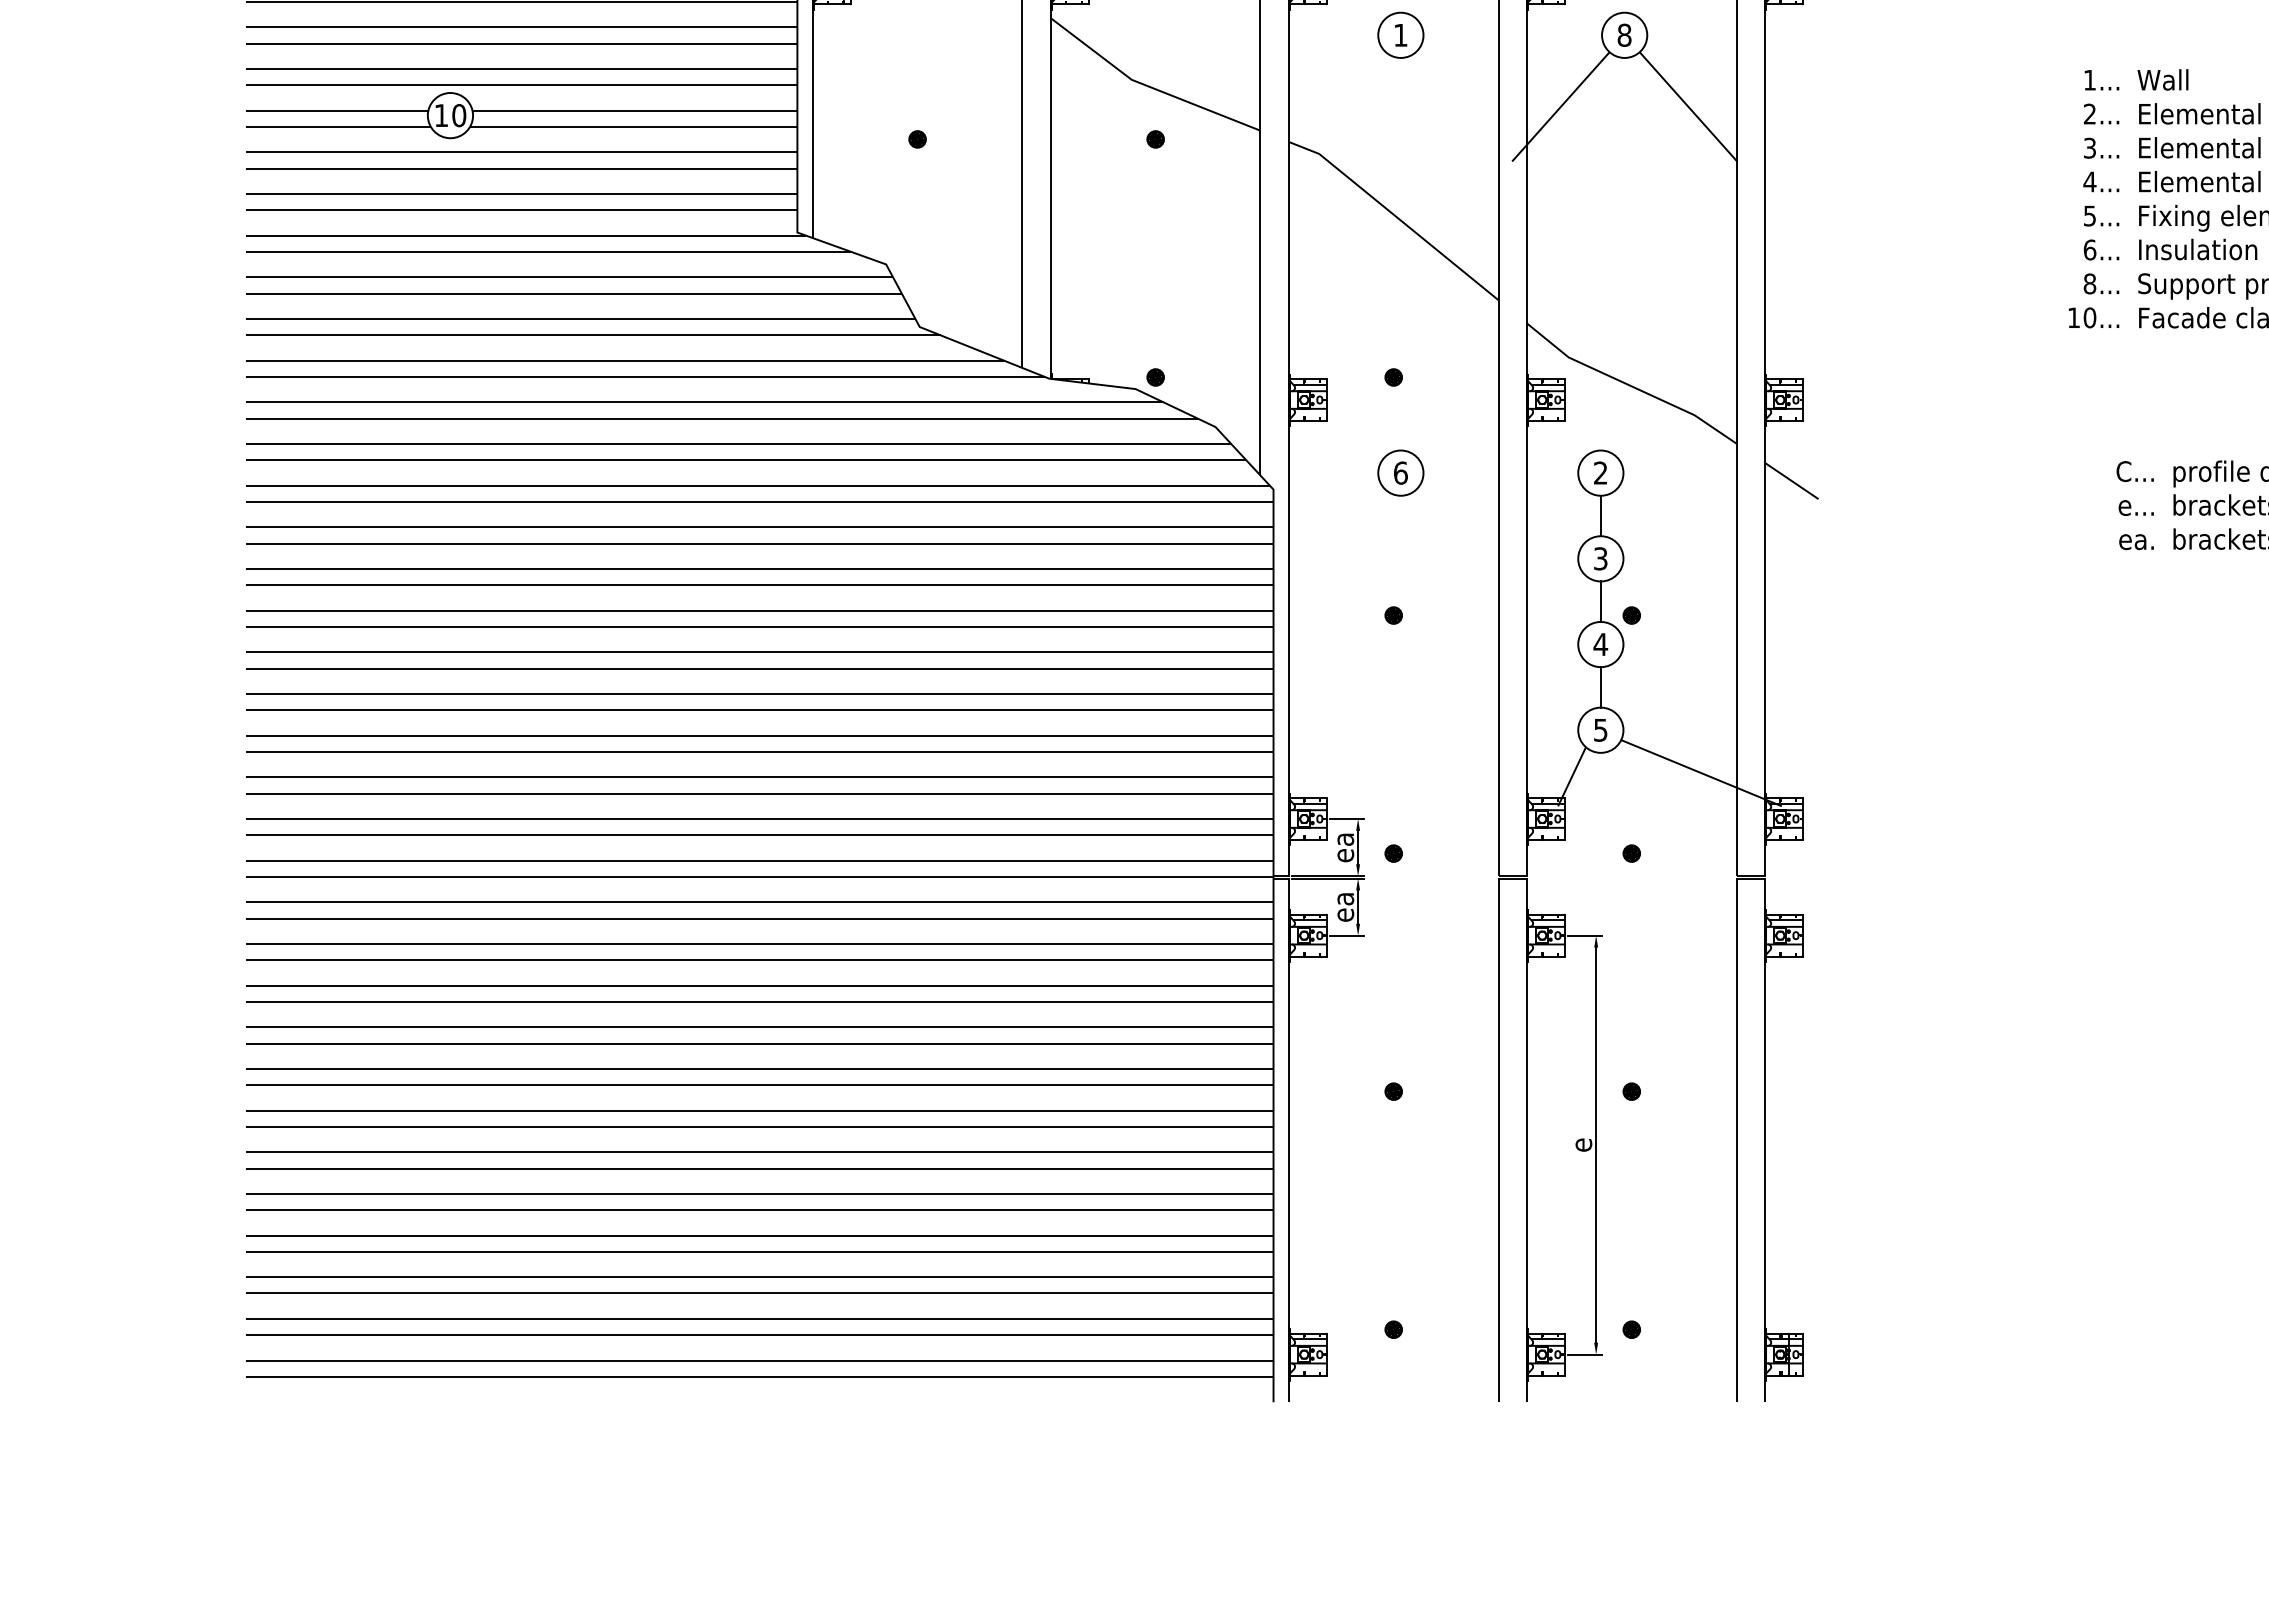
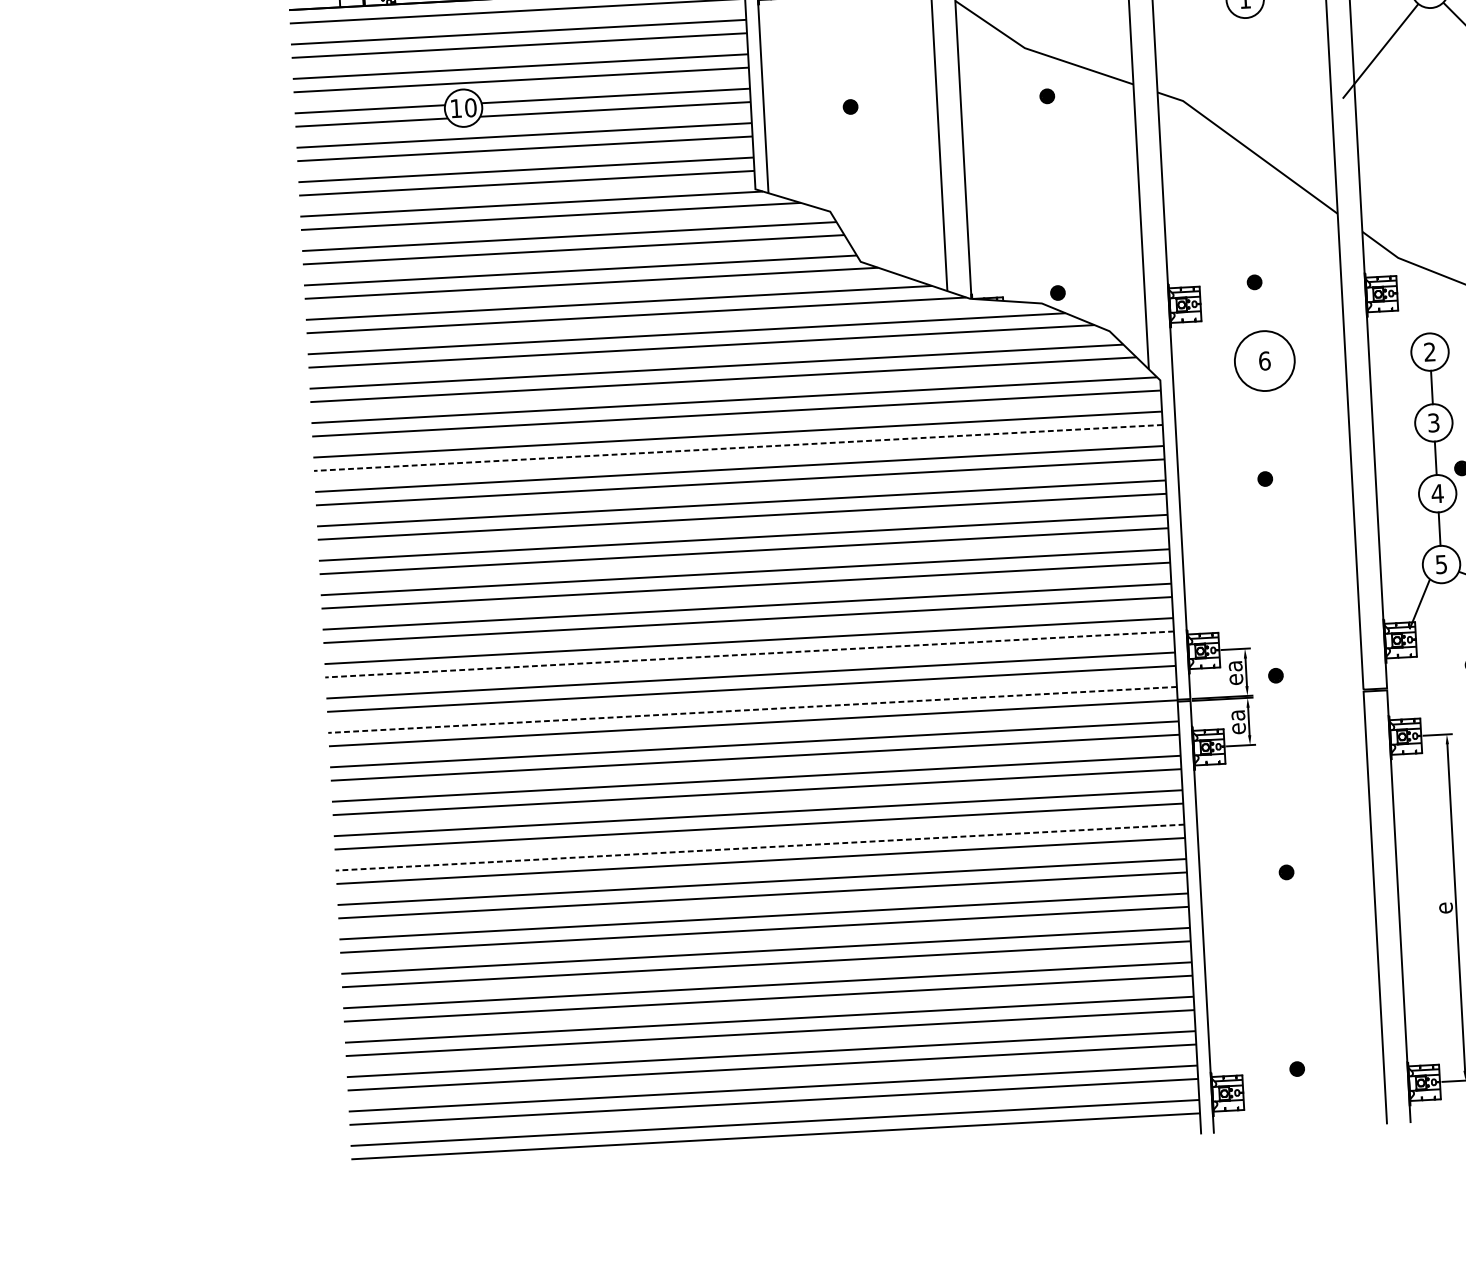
circle: (1400, 472) -> (1264, 360), size x1.6
line: (759, 543) -> (738, 447), solid -> dashed
line: (759, 793) -> (749, 654), solid -> dashed
line: (759, 860) -> (752, 709), solid -> dashed
line: (759, 1027) -> (759, 847), solid -> dashed

